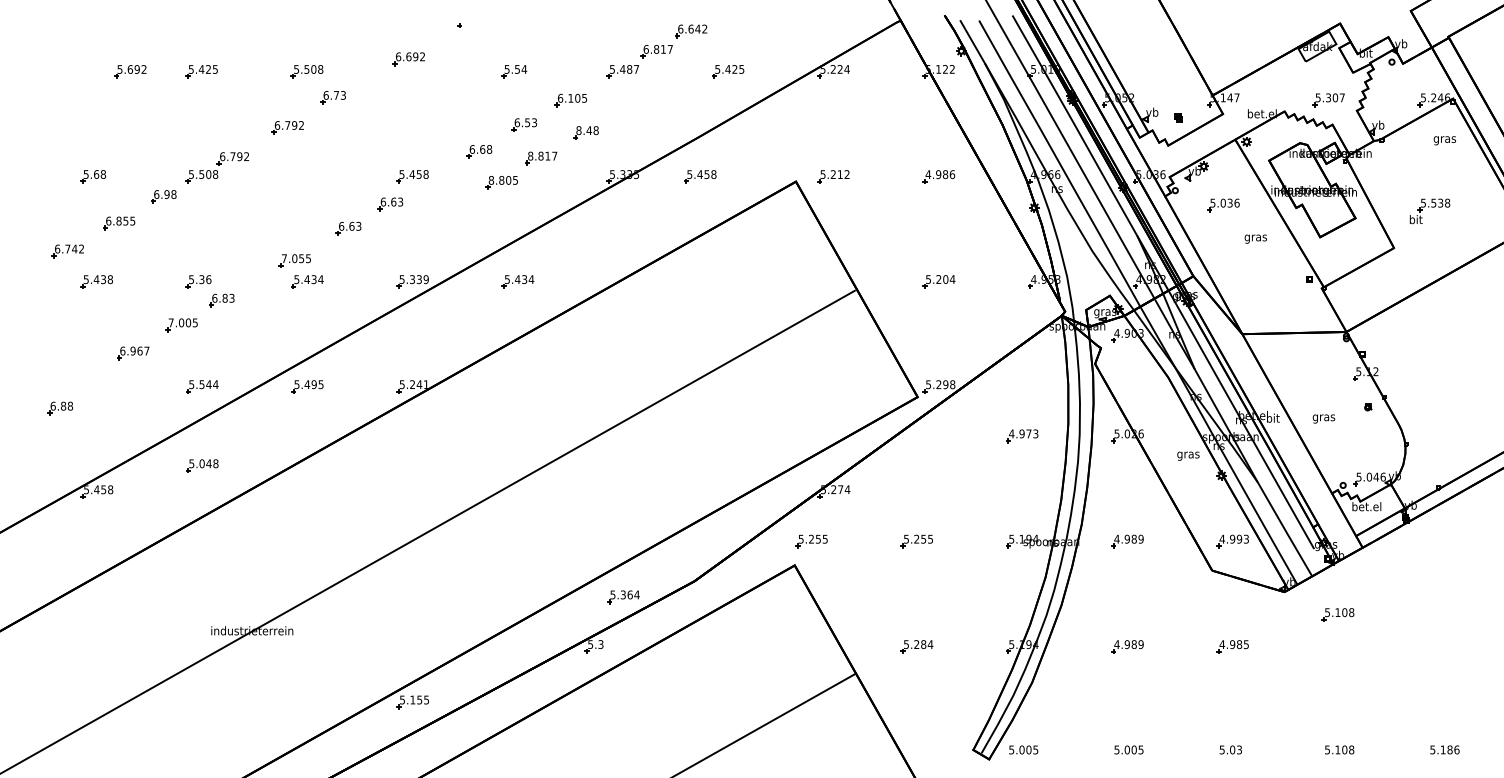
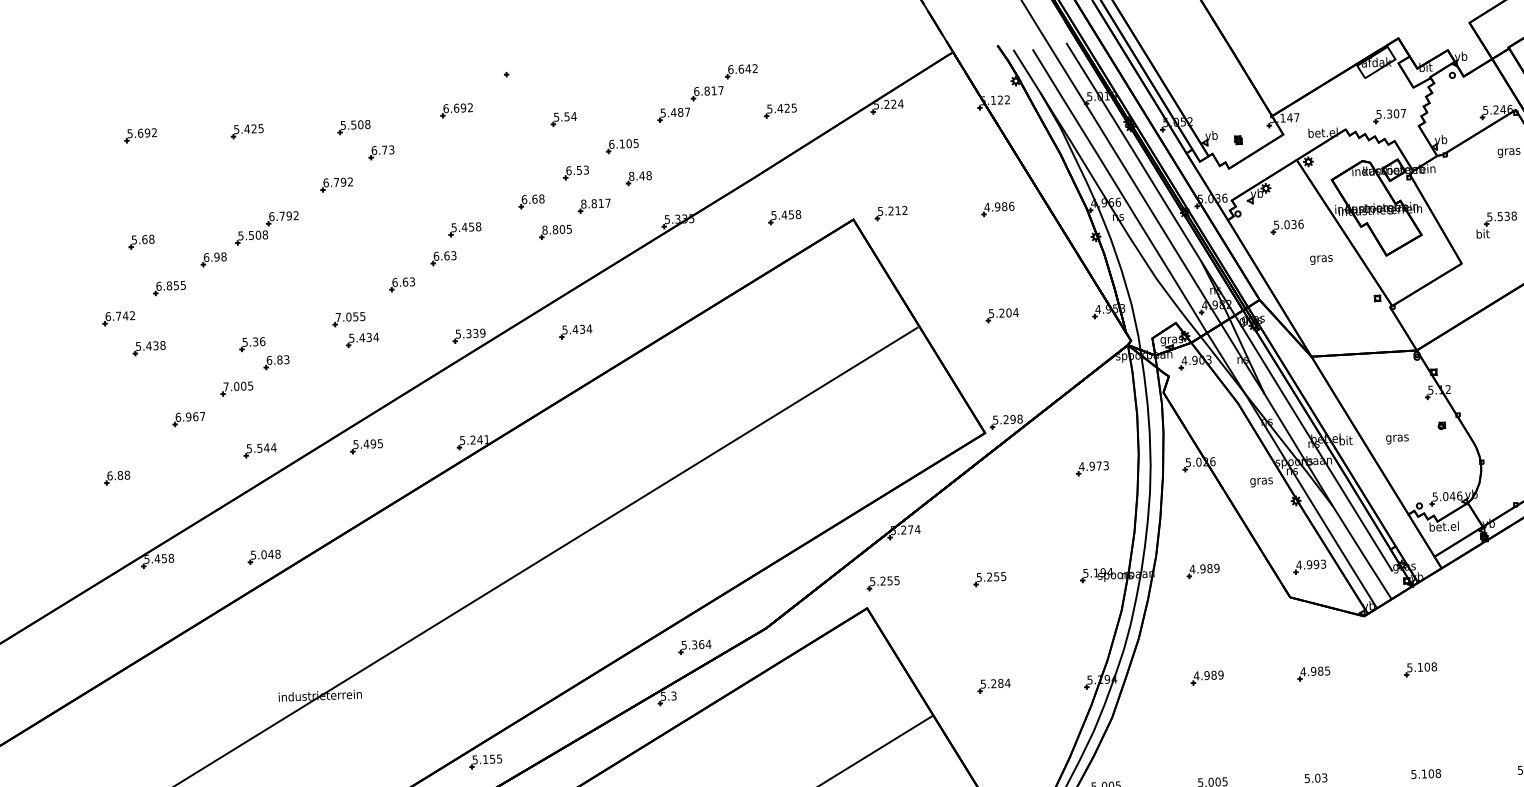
part: (130, 71) -> (140, 135), moved
part: (700, 176) -> (784, 217), moved
part: (202, 465) -> (264, 556), moved
part: (1337, 614) -> (1419, 669), moved

